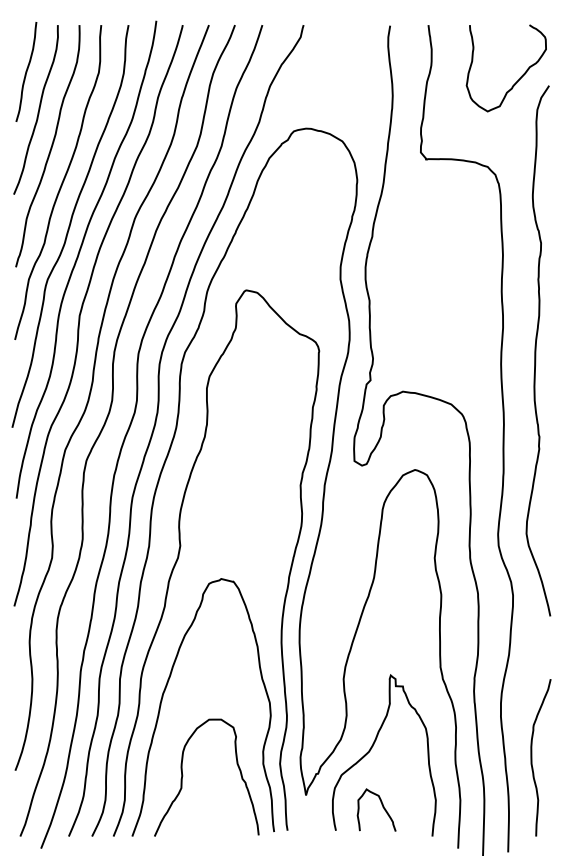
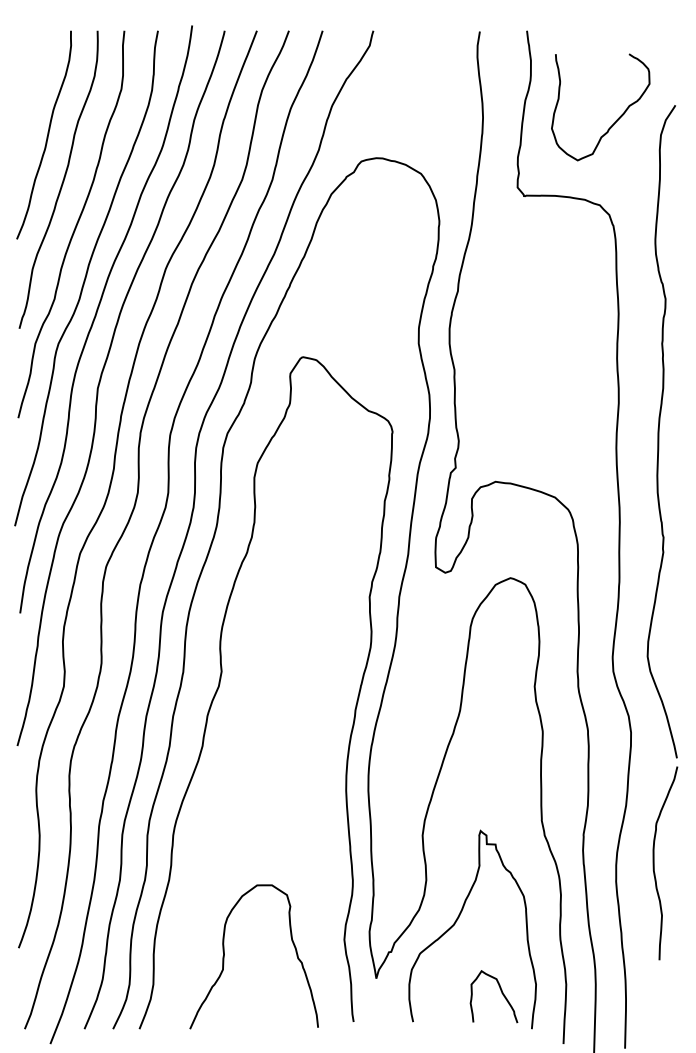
curve: (26, 71) -> (32, 87), removed
curve: (517, 80) -> (614, 122), moved
curve: (163, 697) -> (200, 858), removed
curve: (532, 757) -> (654, 863), moved
curve: (382, 807) -> (501, 993), moved

